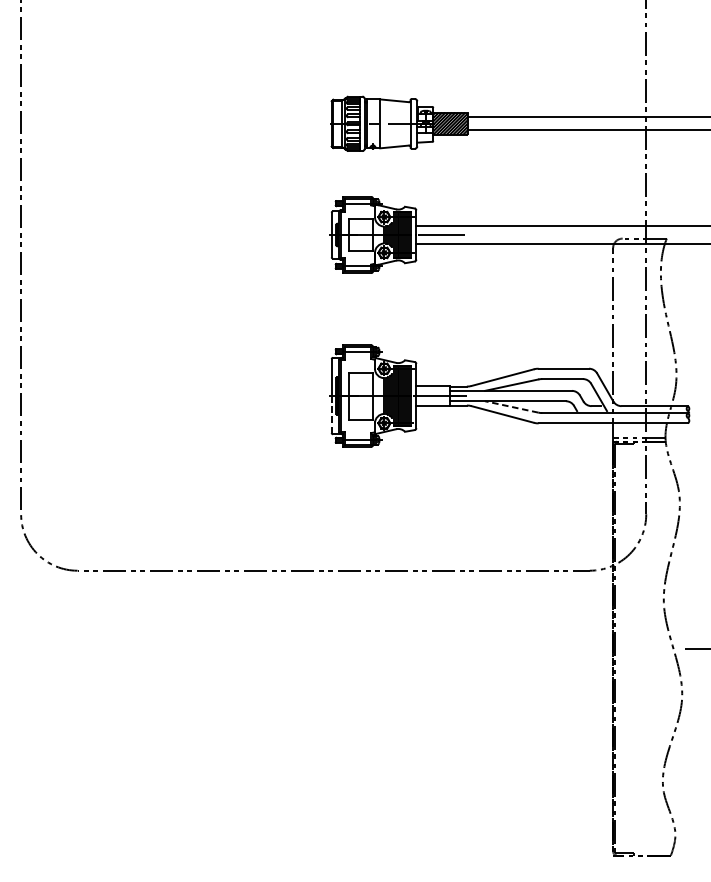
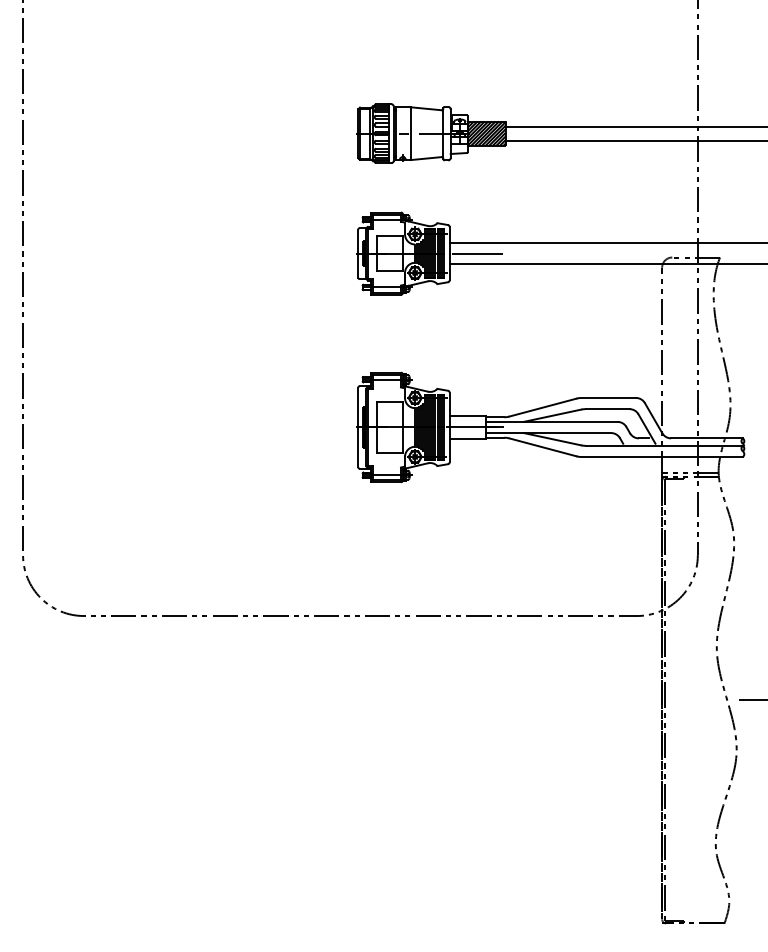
line: (511, 407) -> (552, 439), dashed -> solid
line: (331, 414) -> (358, 447), dashed -> solid

